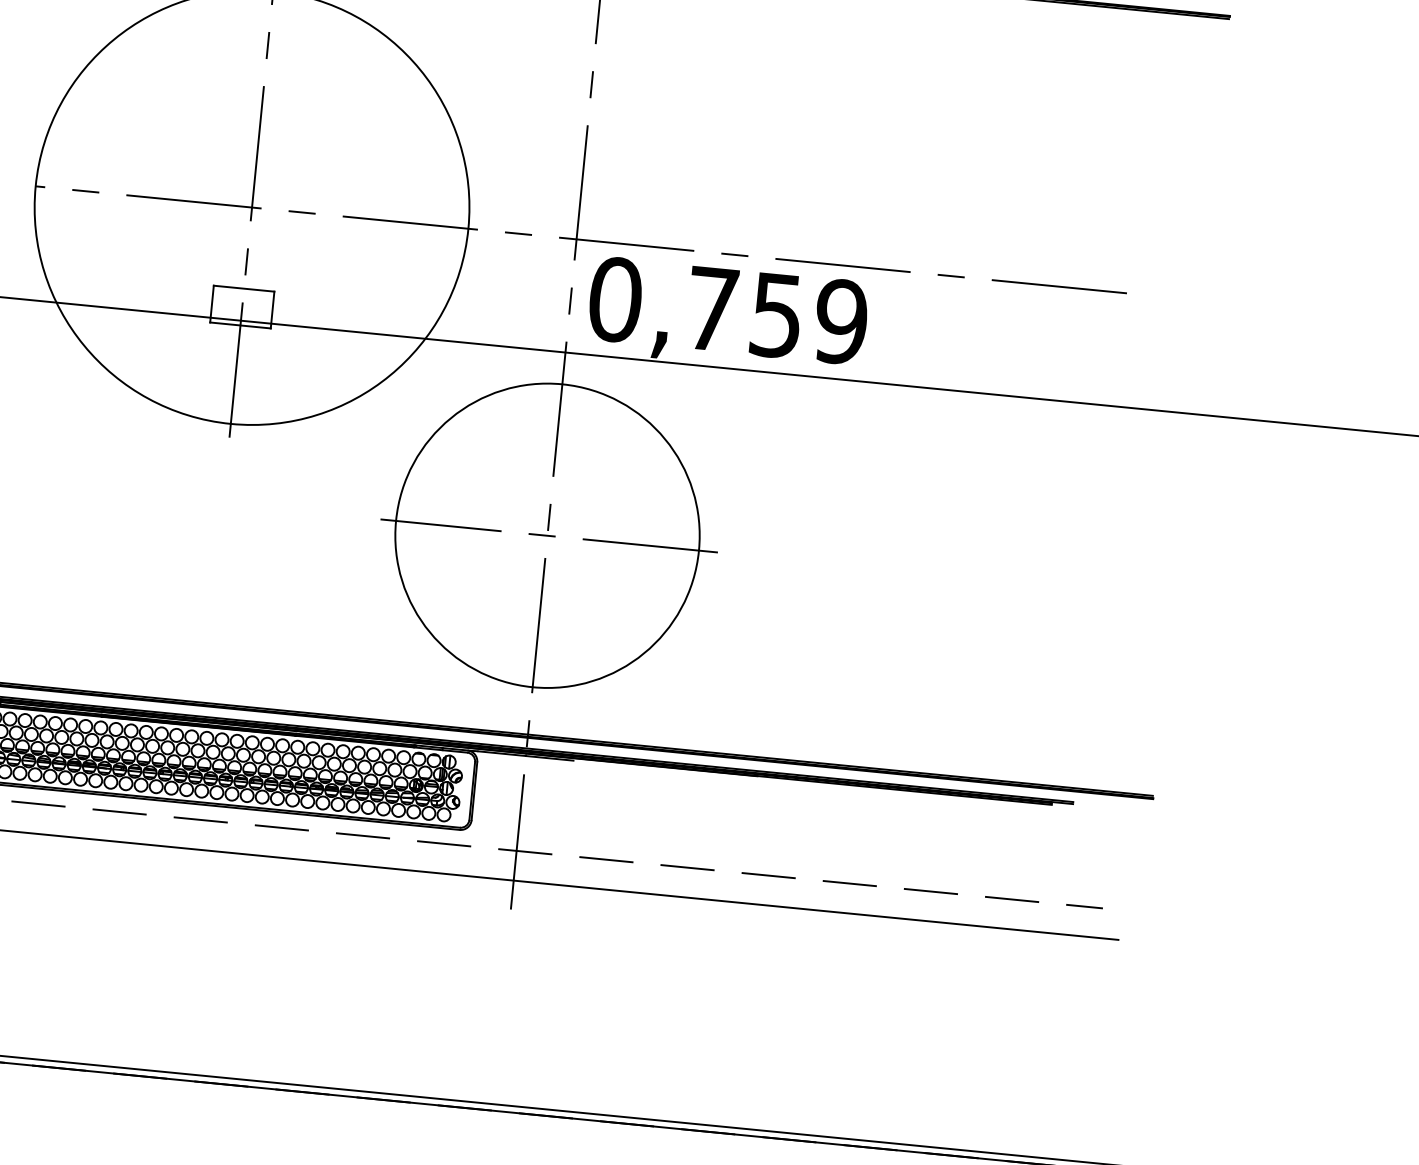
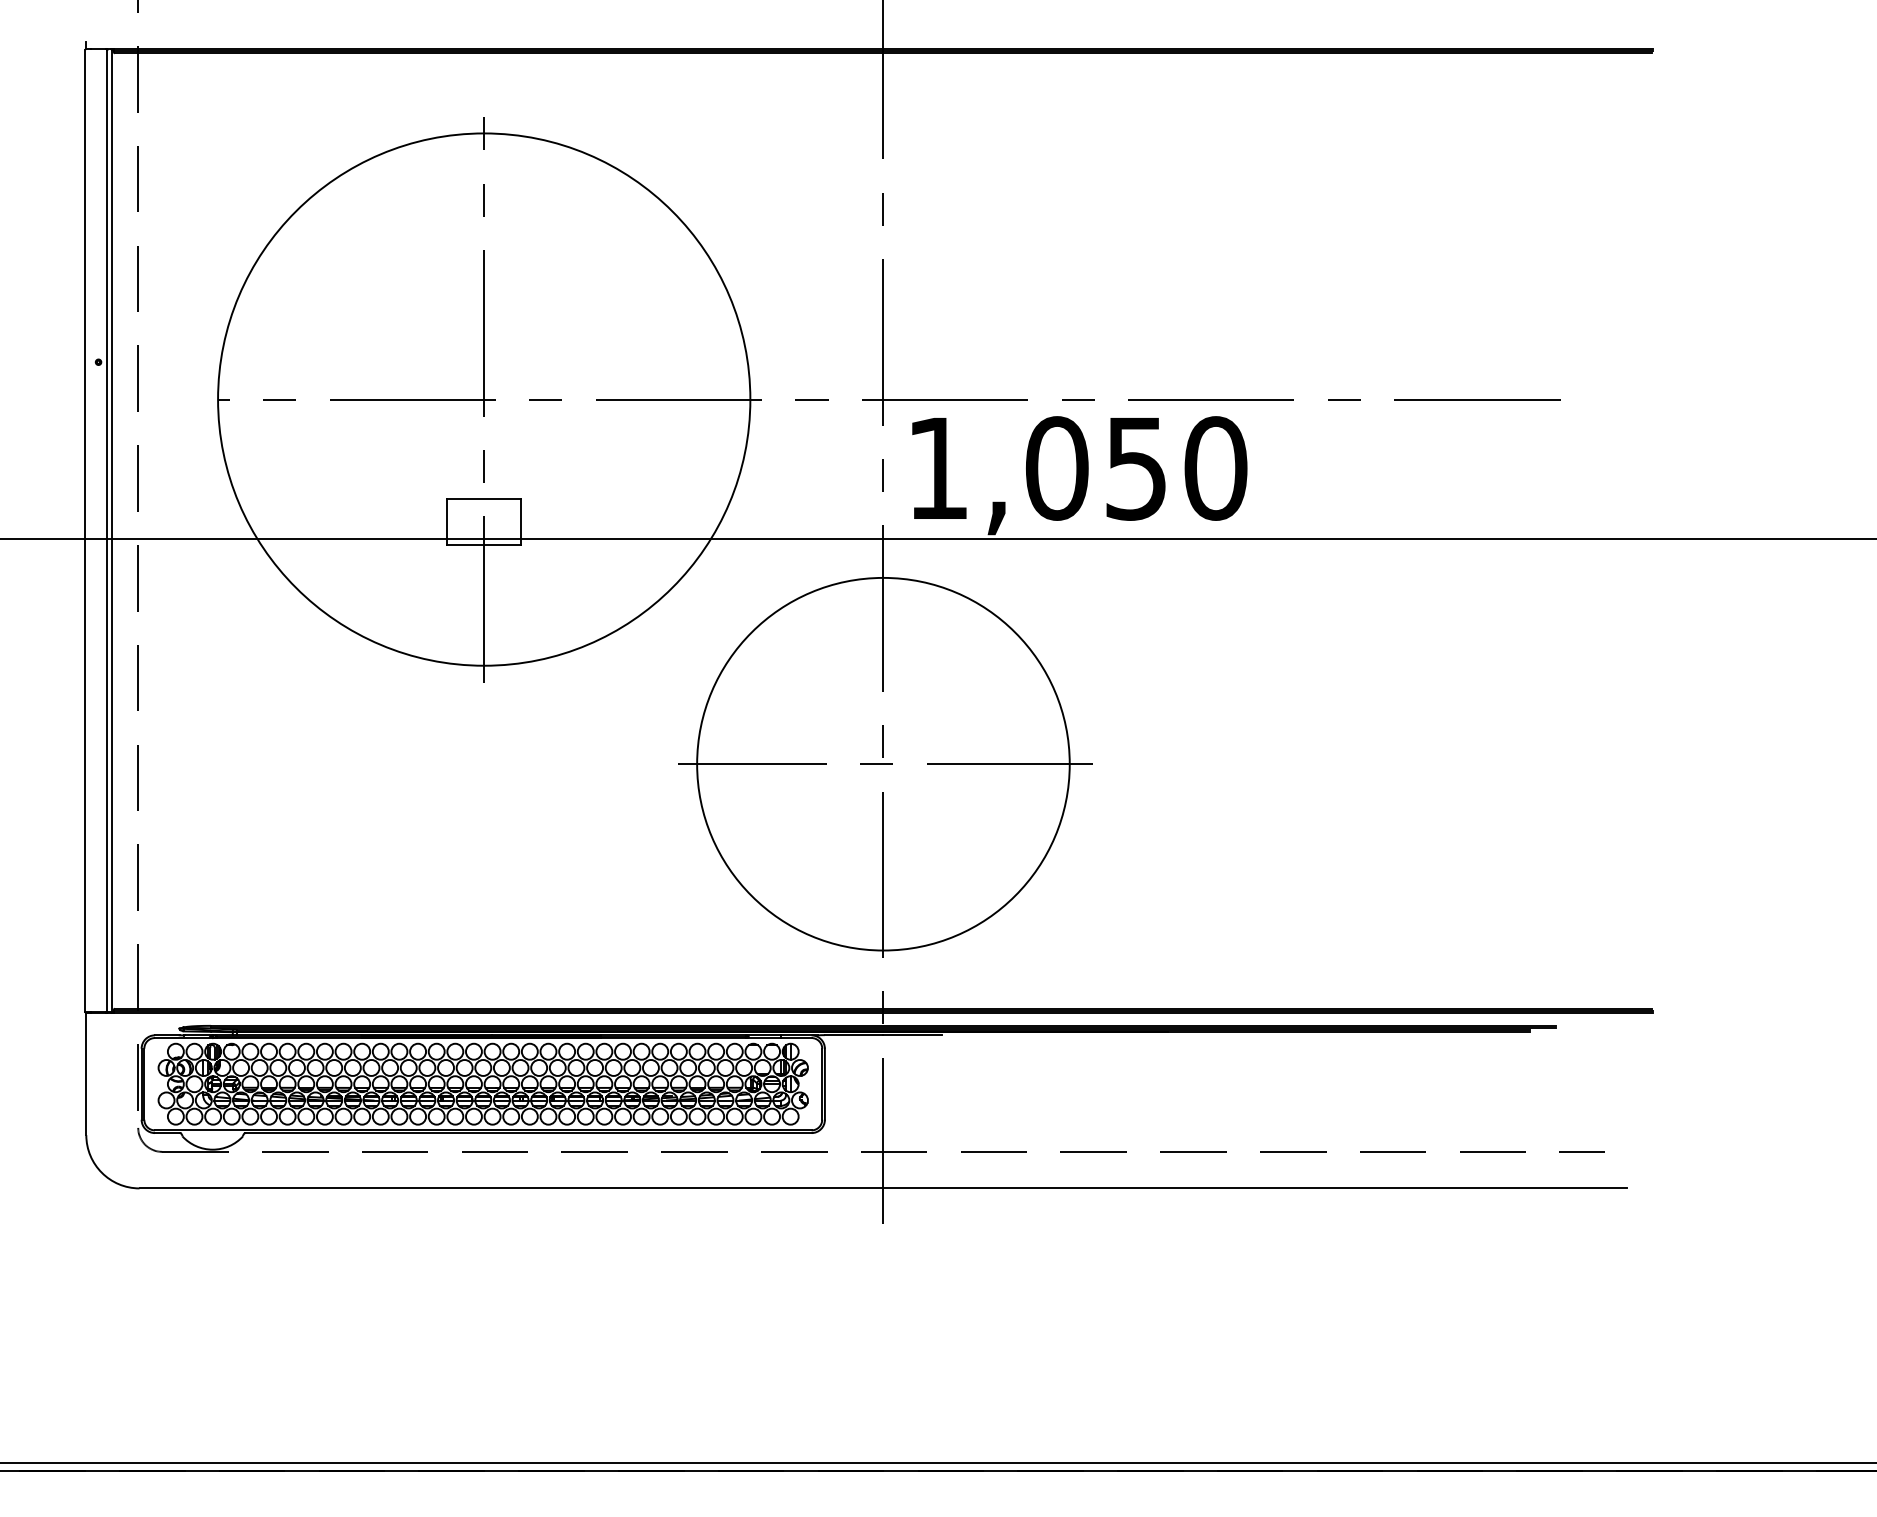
text: (728, 310) -> (1076, 468), 0,759 -> 1,050

